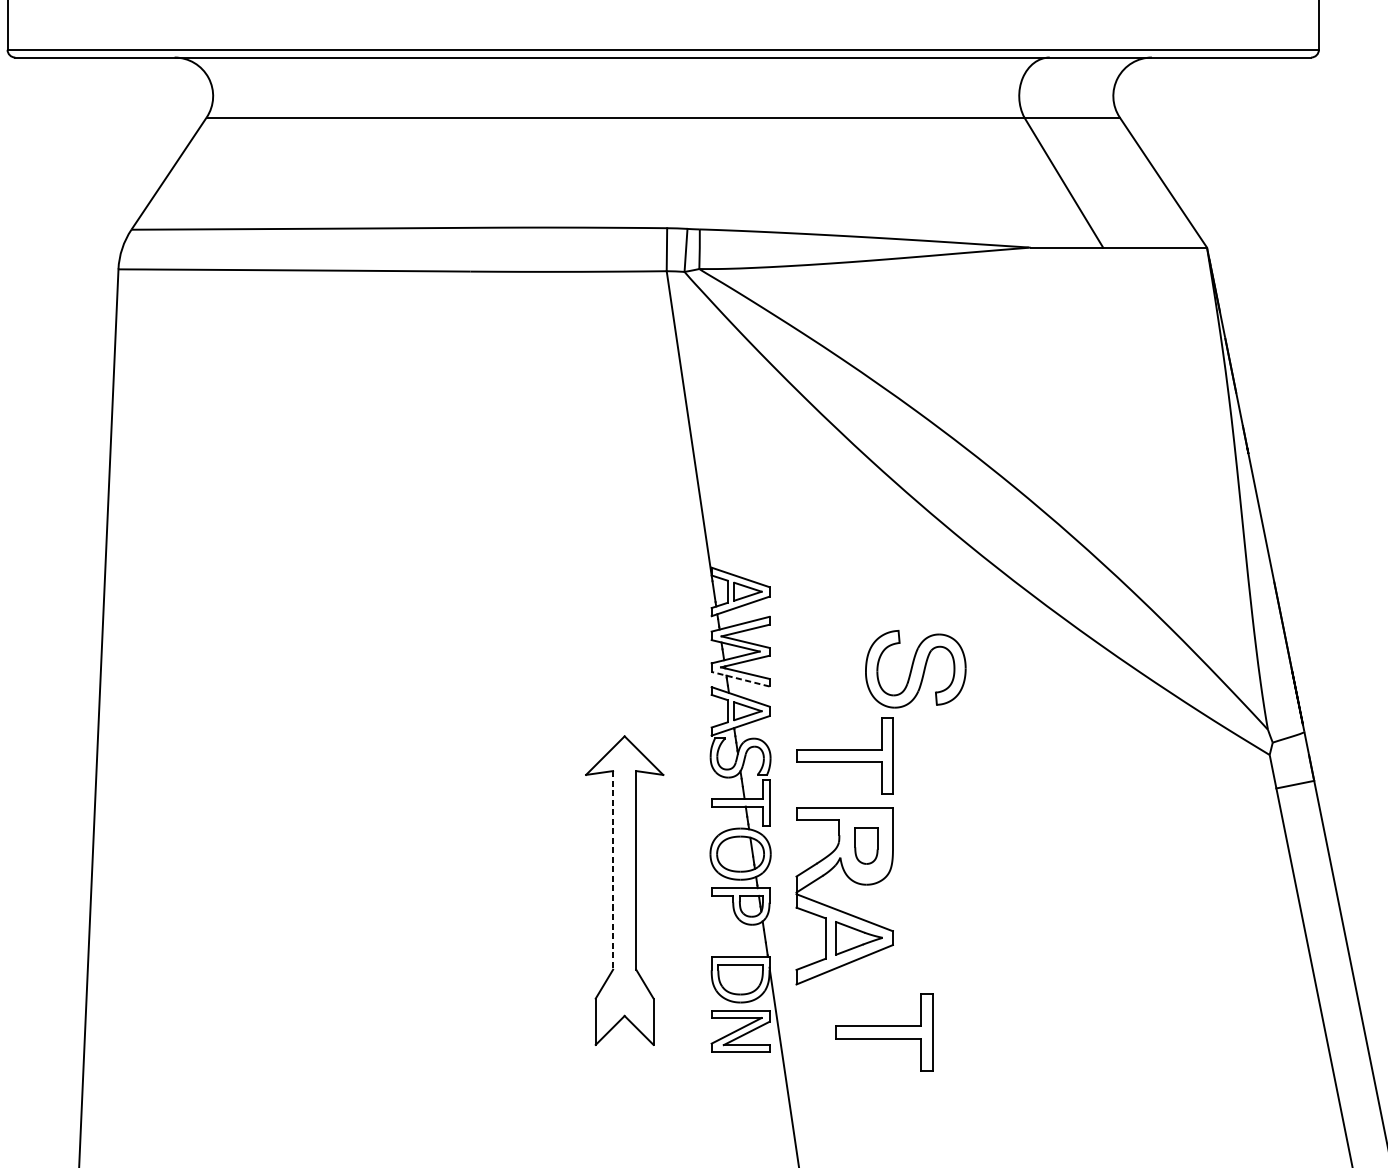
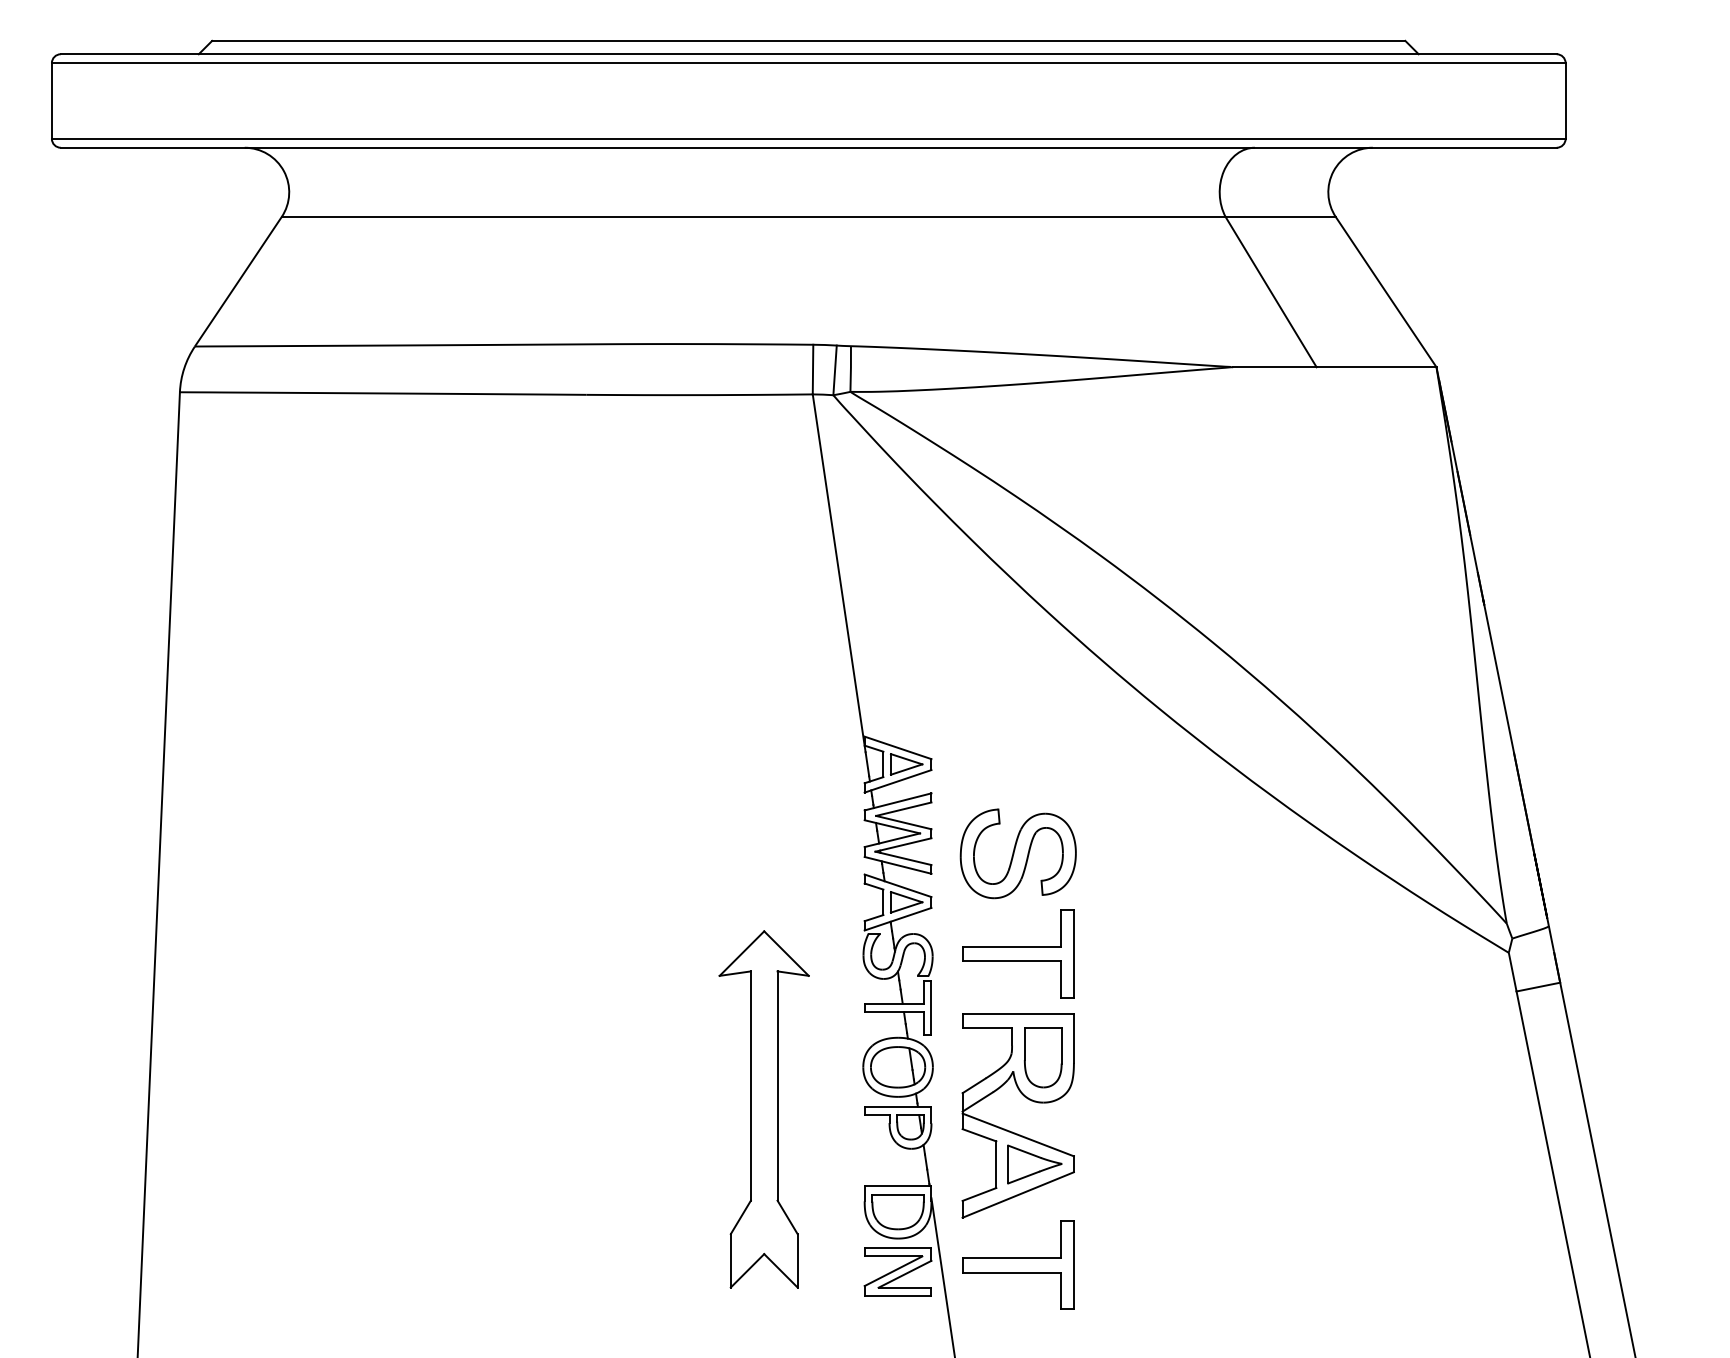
part: (915, 668) -> (1017, 853), moved
line: (740, 679) -> (897, 865), dashed -> solid
part: (866, 845) -> (1043, 1057), size x1.43
line: (612, 870) -> (750, 1086), dashed -> solid
part: (884, 1031) -> (1018, 1264), moved

